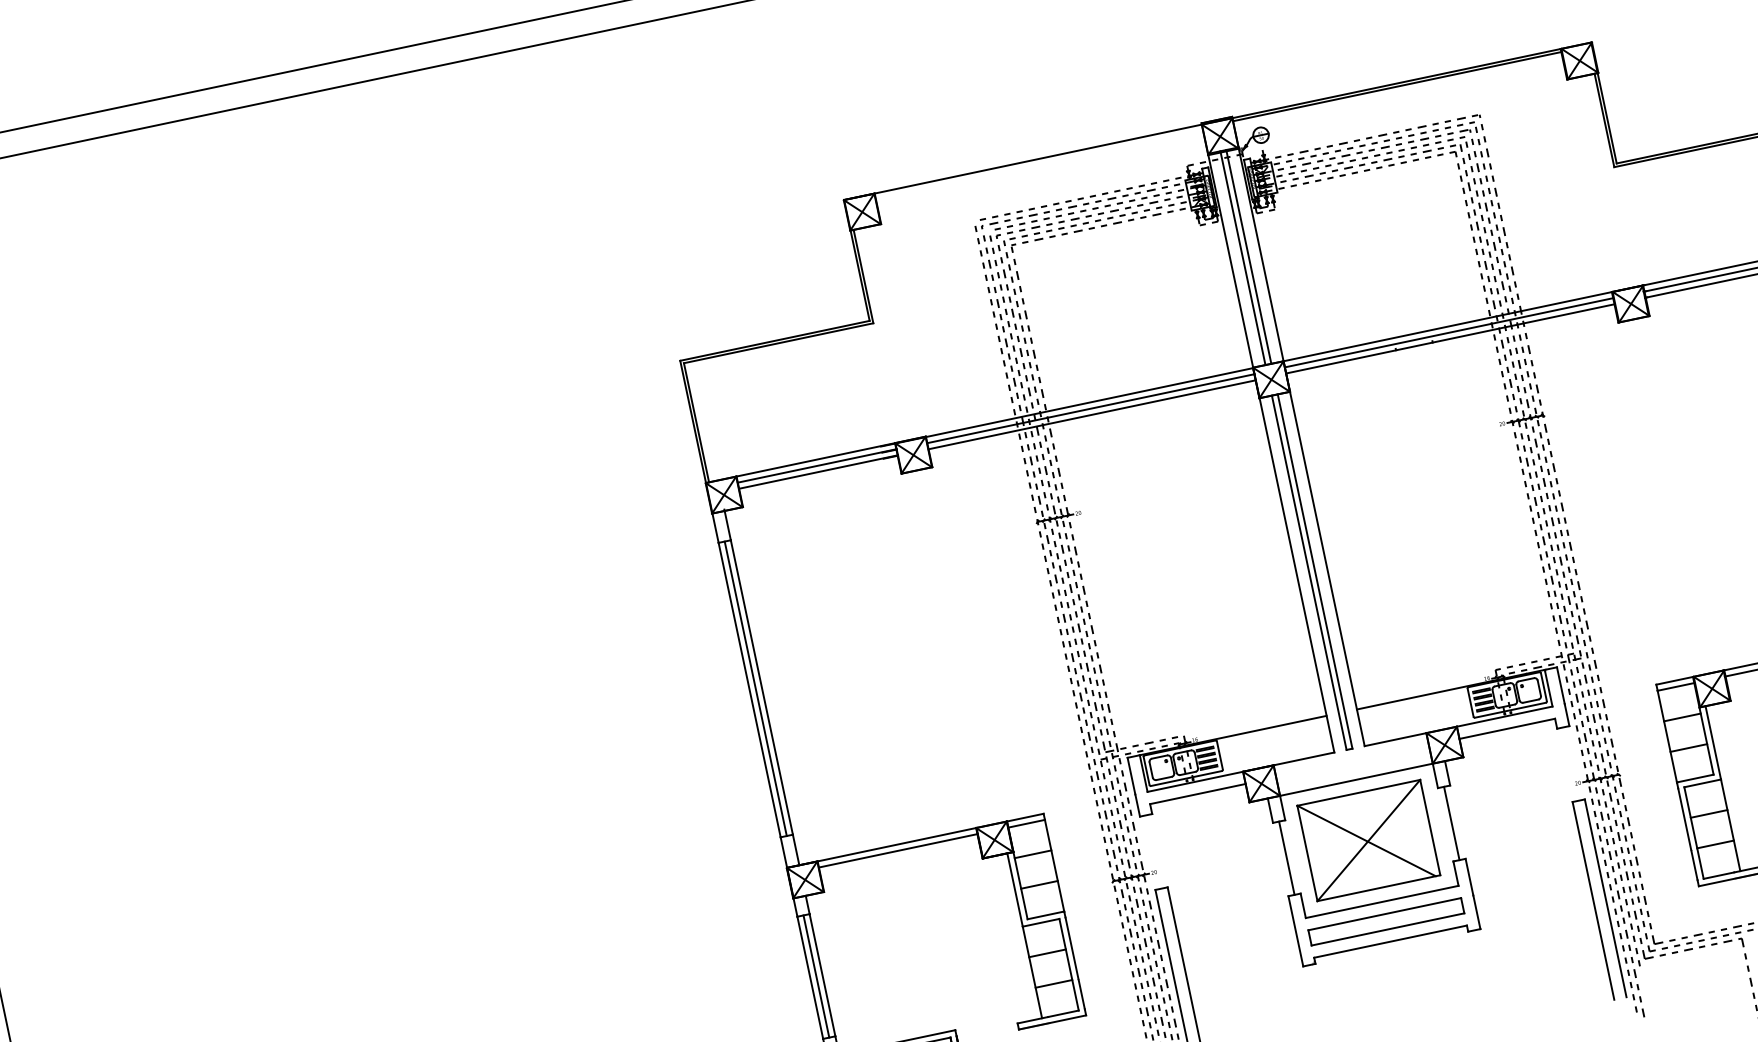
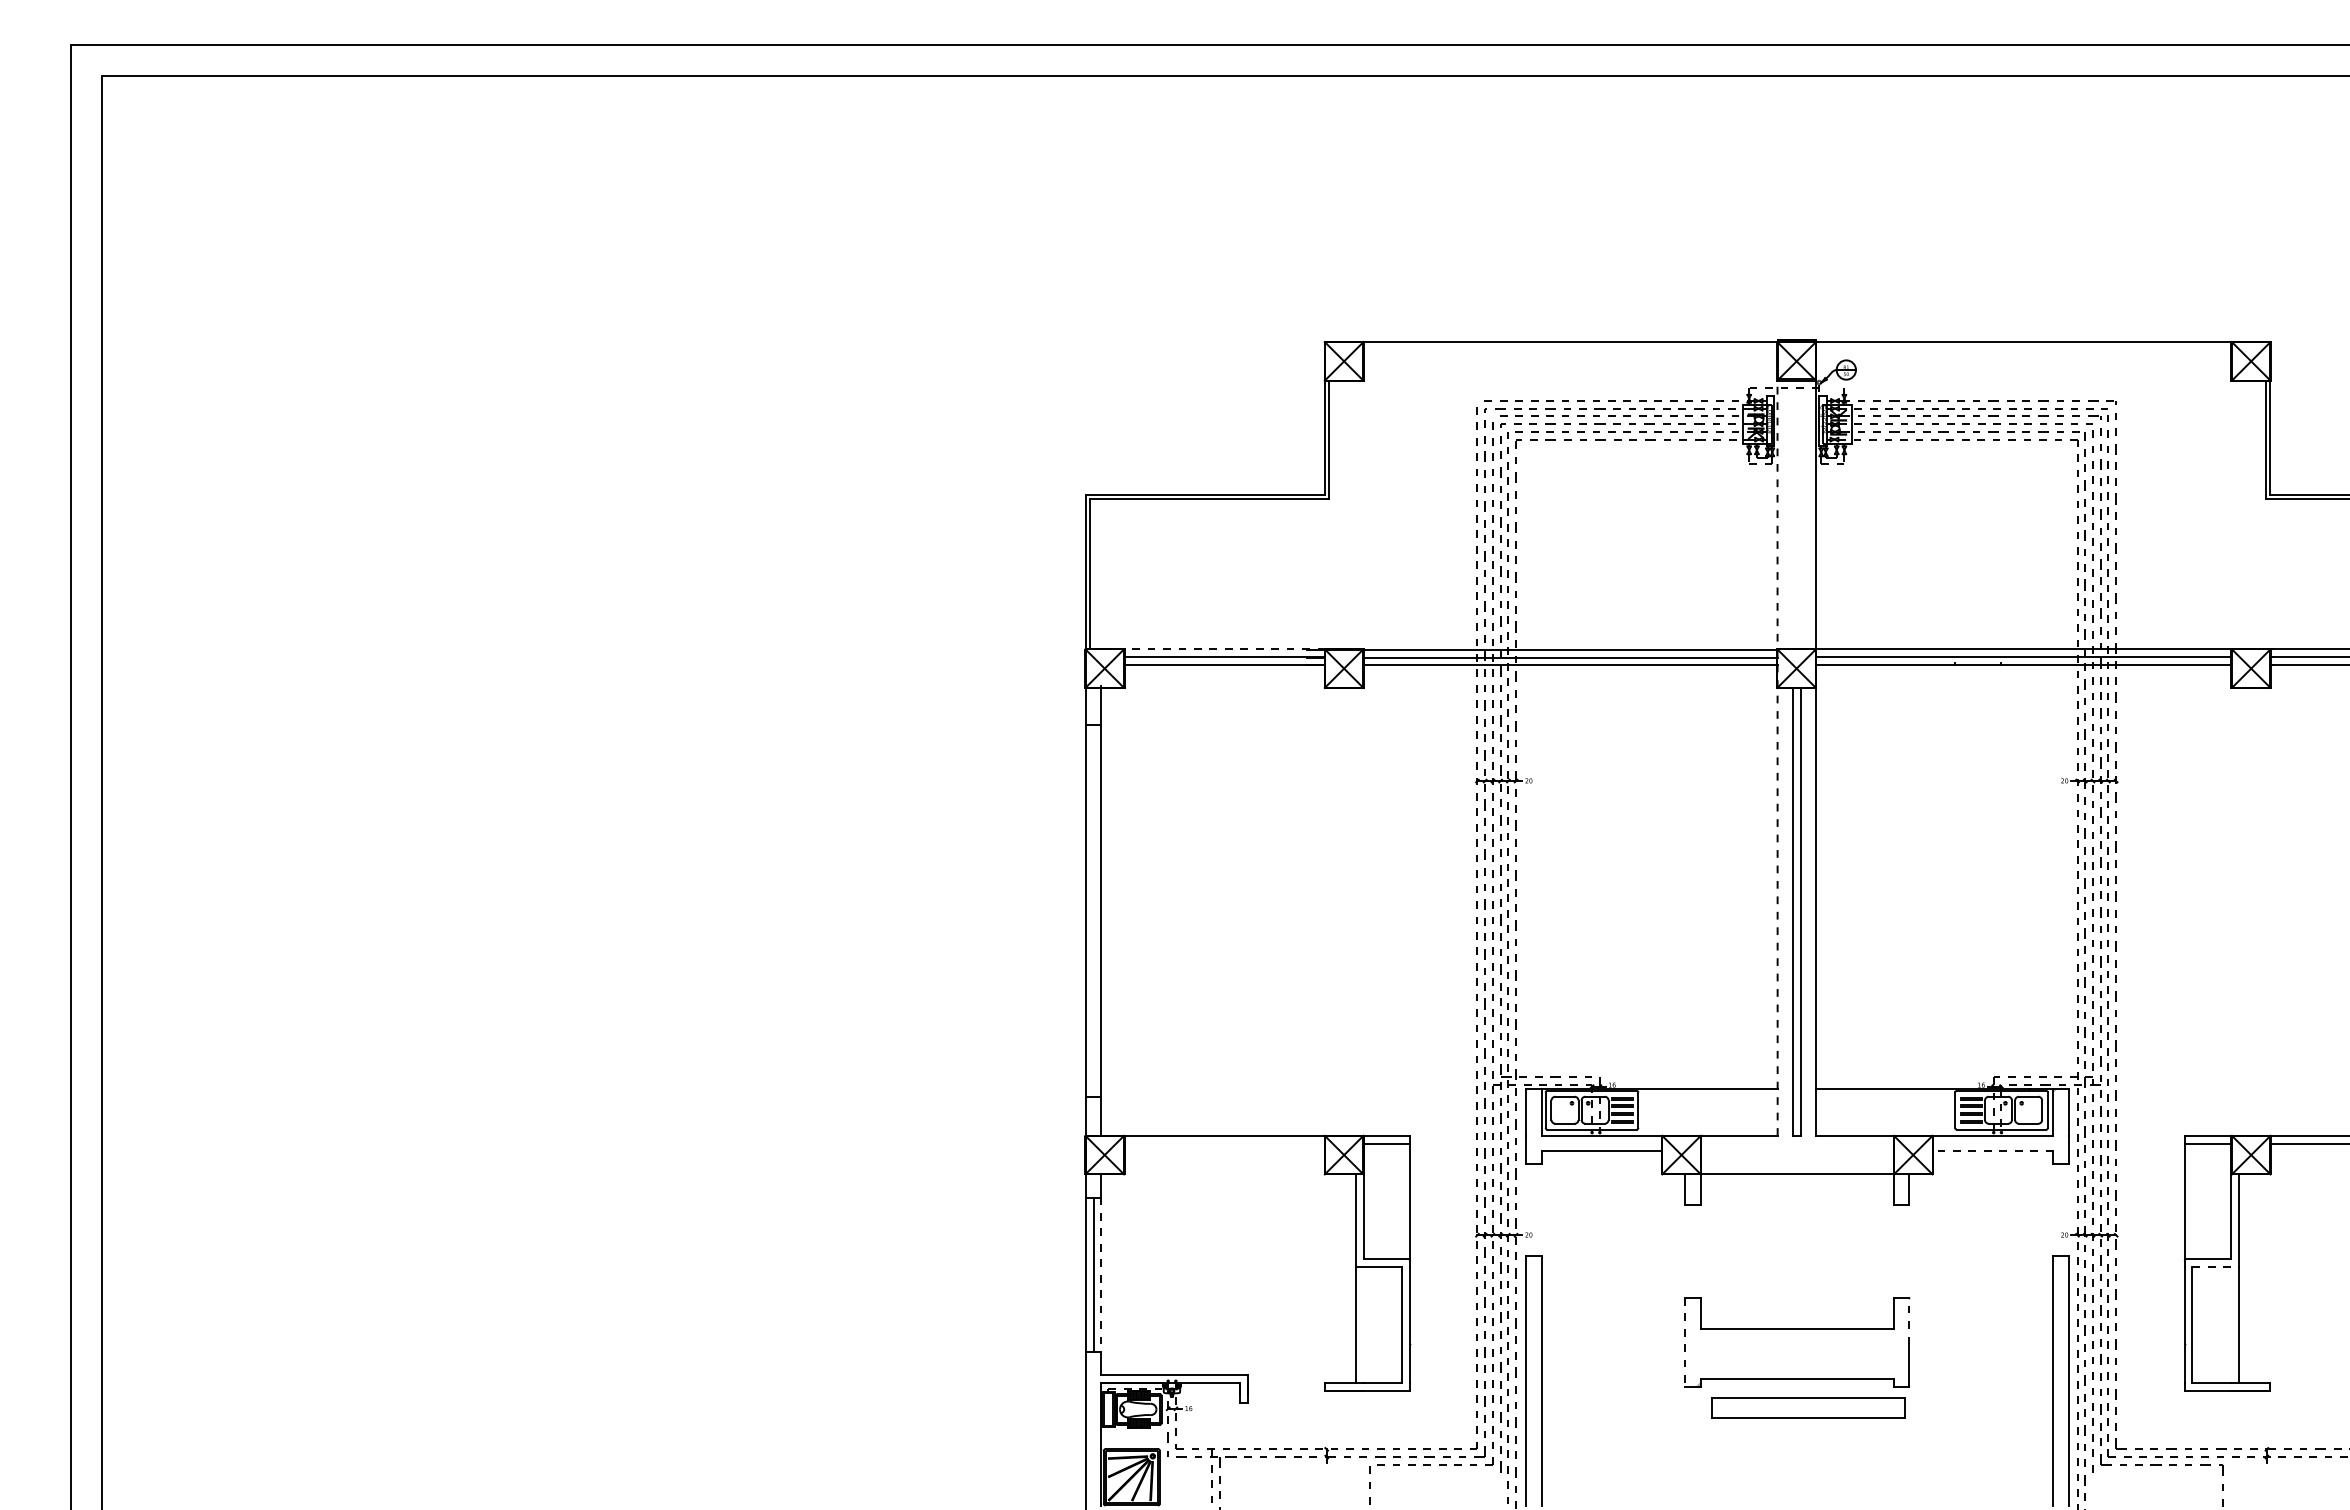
line: (1396, 86) -> (2022, 345), removed
line: (1248, 257) -> (1800, 514), removed
line: (1243, 258) -> (1793, 514), removed
line: (1271, 452) -> (1777, 756), solid -> dashed
line: (815, 460) -> (1224, 649), solid -> dashed
line: (755, 689) -> (1093, 911), removed
line: (1682, 717) -> (2207, 1182), removed
line: (1506, 729) -> (1992, 1151), solid -> dashed
line: (1688, 747) -> (2207, 1220), removed
line: (1703, 783) -> (2216, 1267), solid -> dashed
line: (1709, 813) -> (2215, 1305), removed
line: (1451, 823) -> (1901, 1251), removed
part: (1368, 840) -> (1796, 1250), removed
line: (1715, 844) -> (2215, 1344), removed
line: (898, 850) -> (1224, 1143), removed
line: (1032, 854) -> (1386, 1182), removed
line: (1287, 858) -> (1693, 1251), removed
line: (1469, 876) -> (1909, 1320), solid -> dashed
line: (1039, 884) -> (1386, 1220), removed
part: (1386, 921) -> (1808, 1407), moved
line: (1295, 931) -> (1685, 1342), solid -> dashed
line: (1047, 953) -> (1379, 1305), removed
line: (822, 975) -> (1101, 1275), solid -> dashed
line: (1054, 984) -> (1379, 1344), removed

